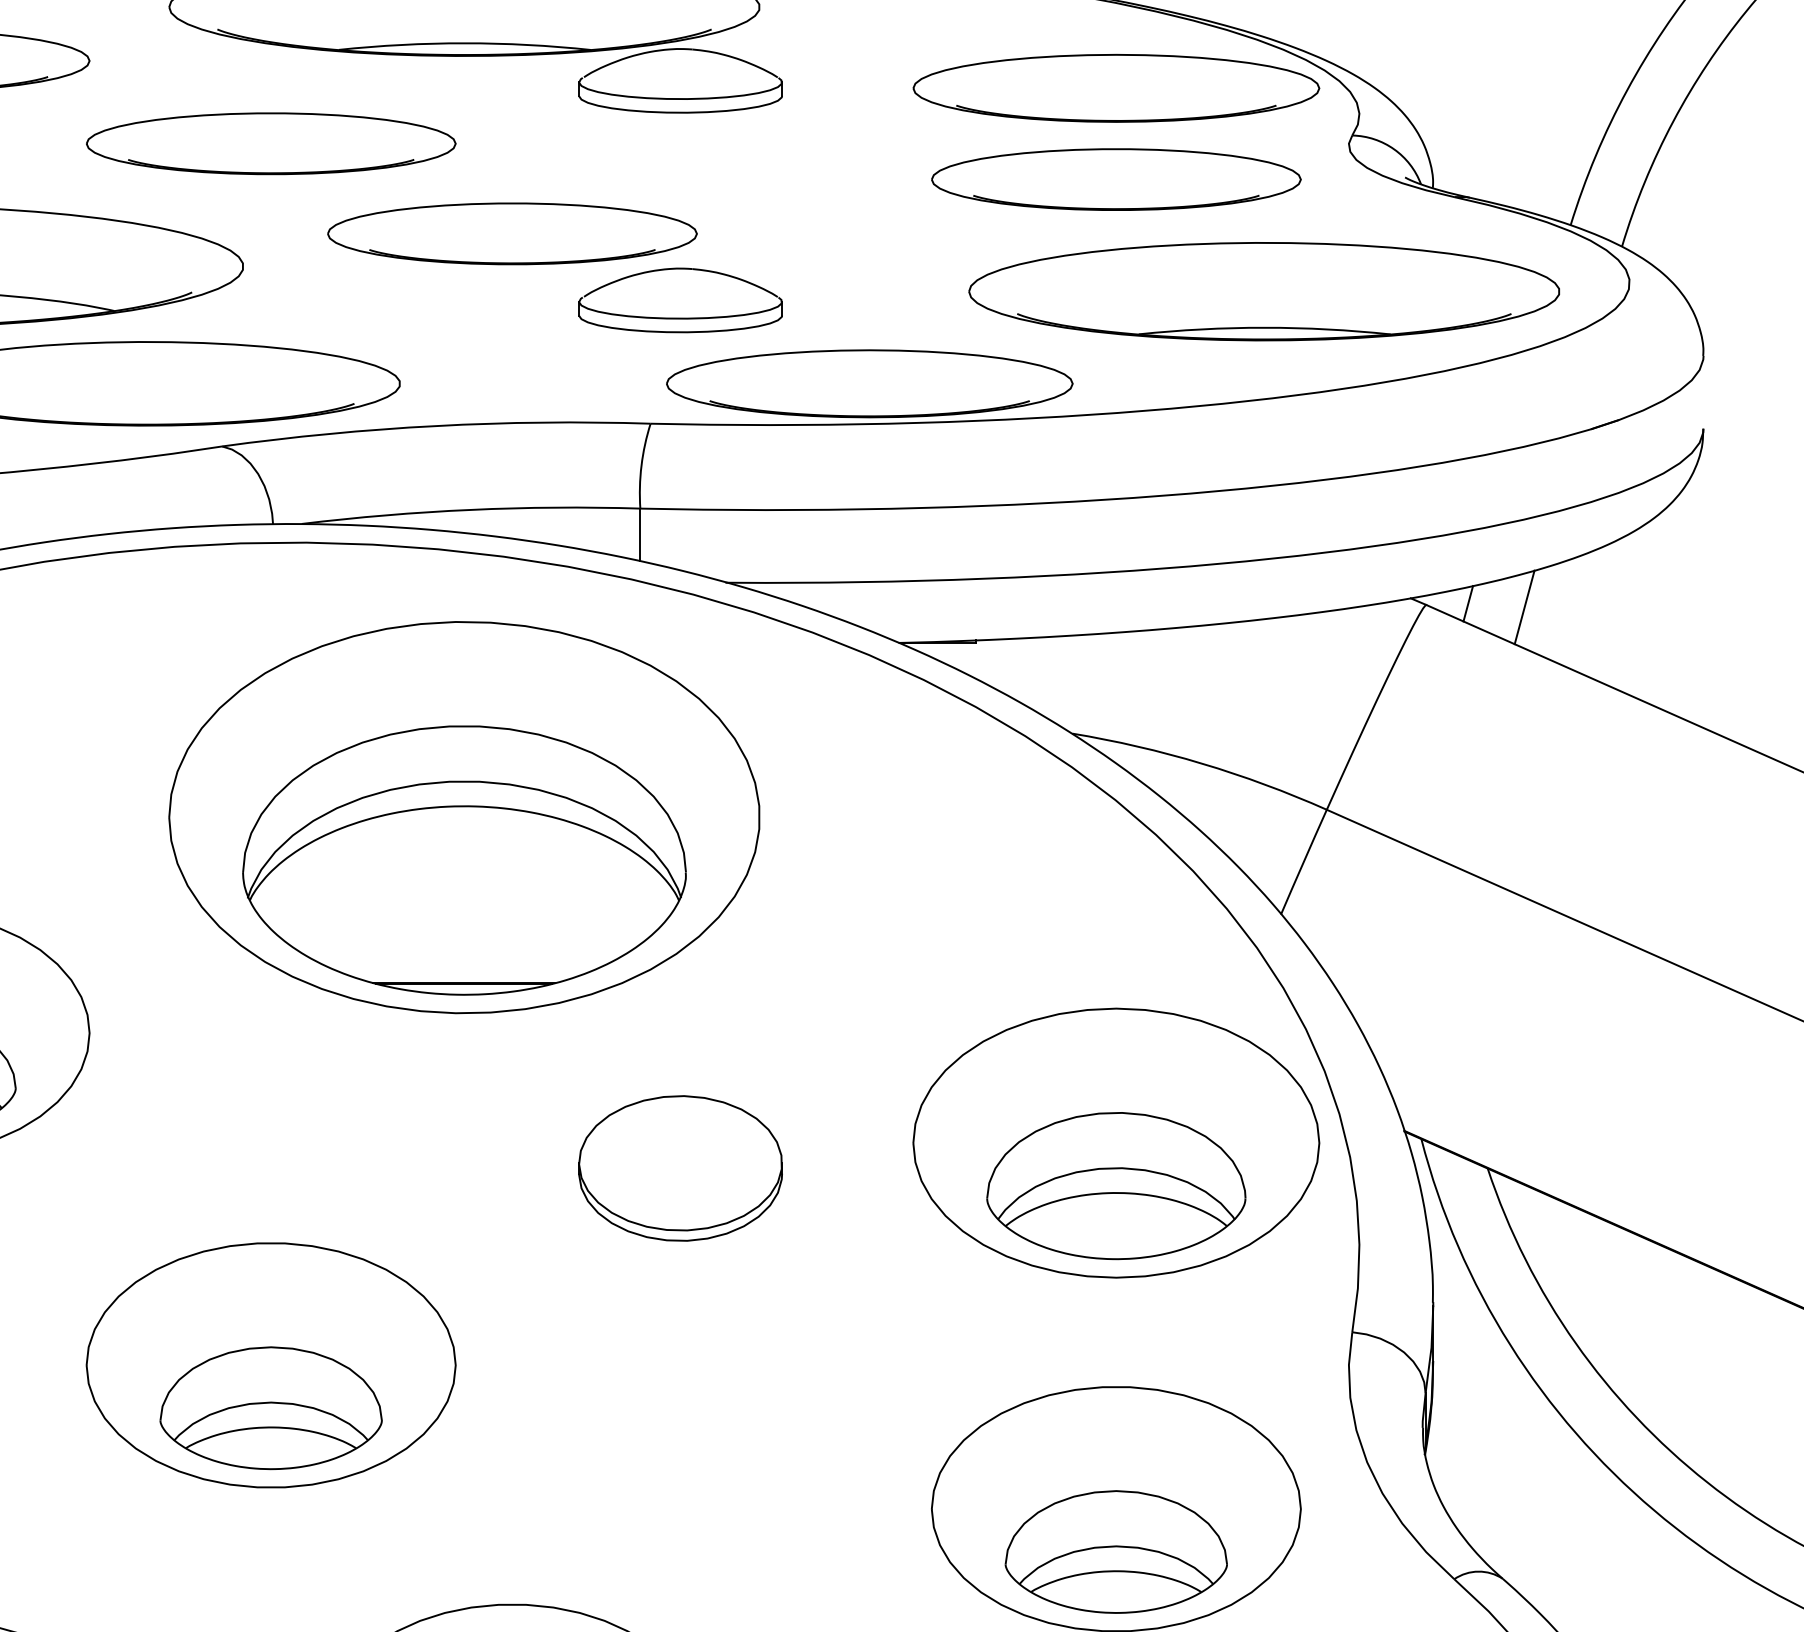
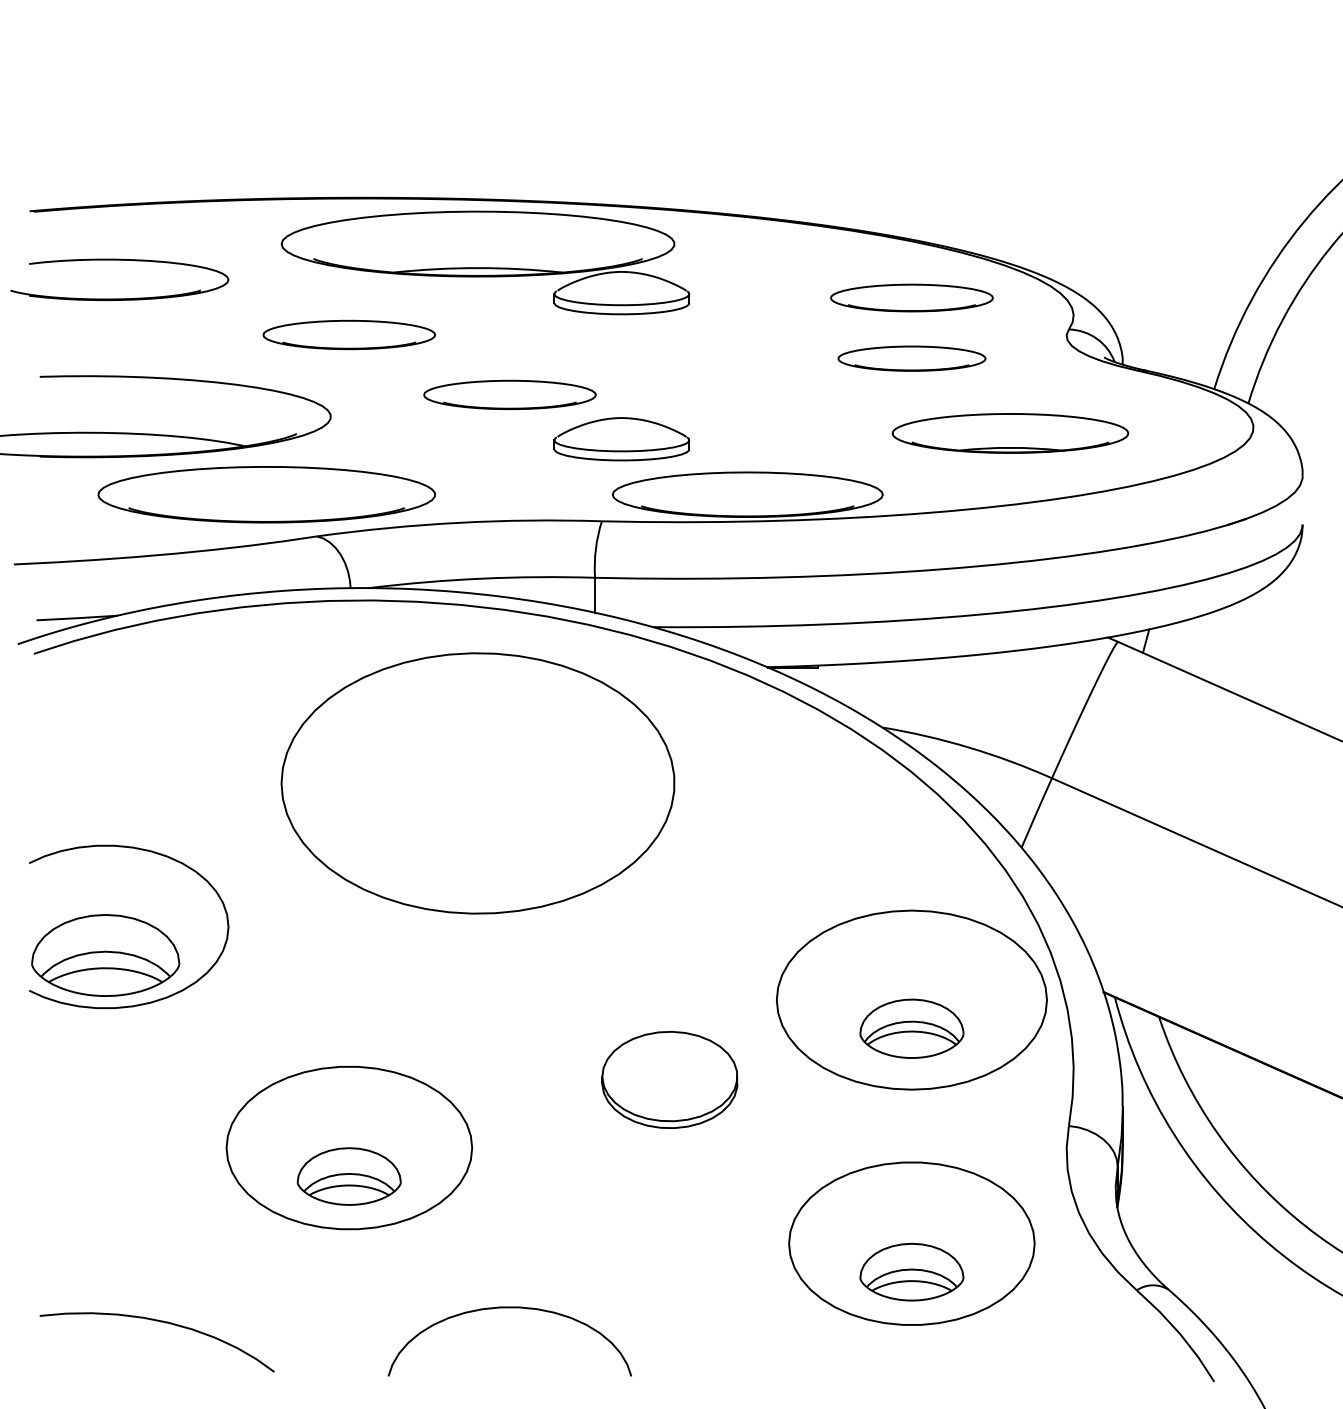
part: (1115, 87) -> (911, 297), size x0.6
part: (269, 143) -> (348, 334), size x0.7
part: (1115, 179) -> (911, 358), size x0.6
part: (511, 233) -> (509, 394), size x0.7
part: (1264, 291) -> (1010, 433), size x0.6
line: (1524, 607) -> (1183, 643), removed
part: (463, 859) -> (477, 811), removed
part: (680, 1167) -> (669, 1079), moved
part: (1115, 1185) -> (911, 1028), size x0.6
part: (269, 1408) -> (348, 1176), size x0.7
part: (1115, 1550) -> (911, 1271), size x0.7

